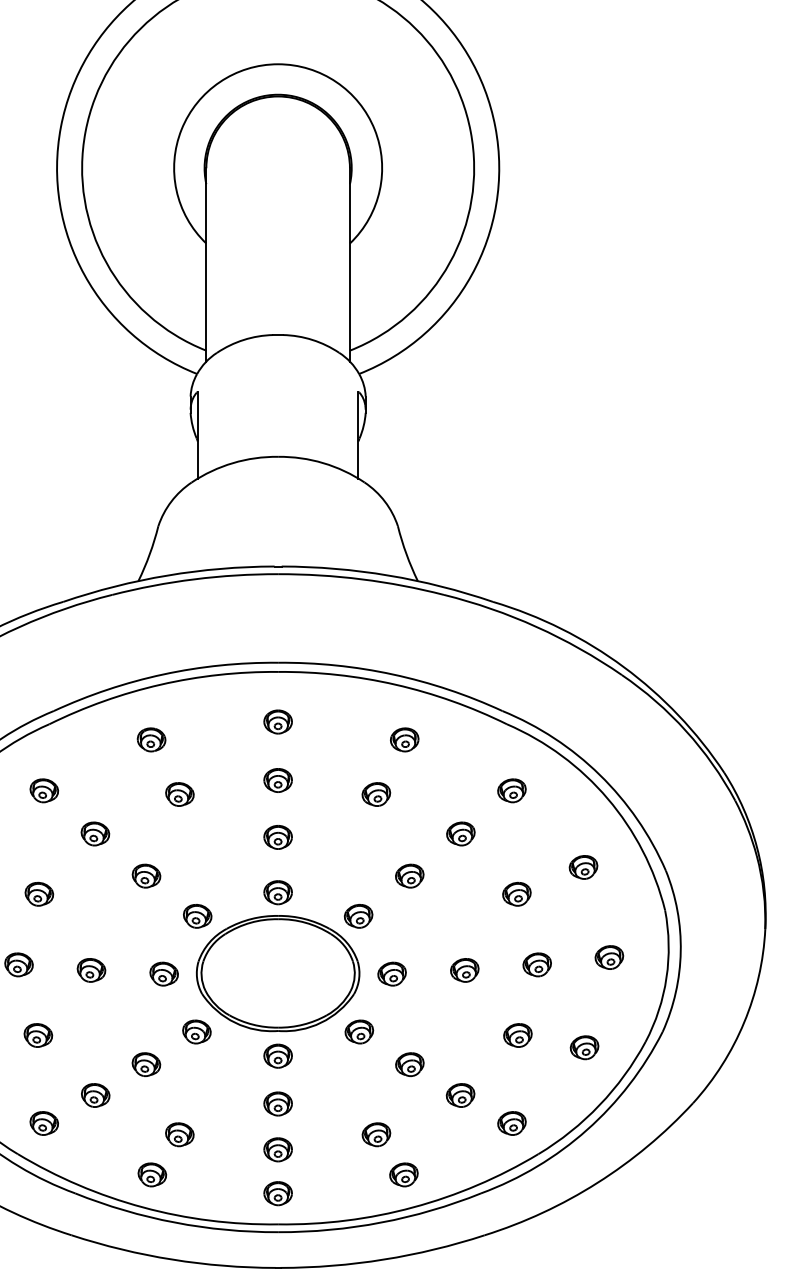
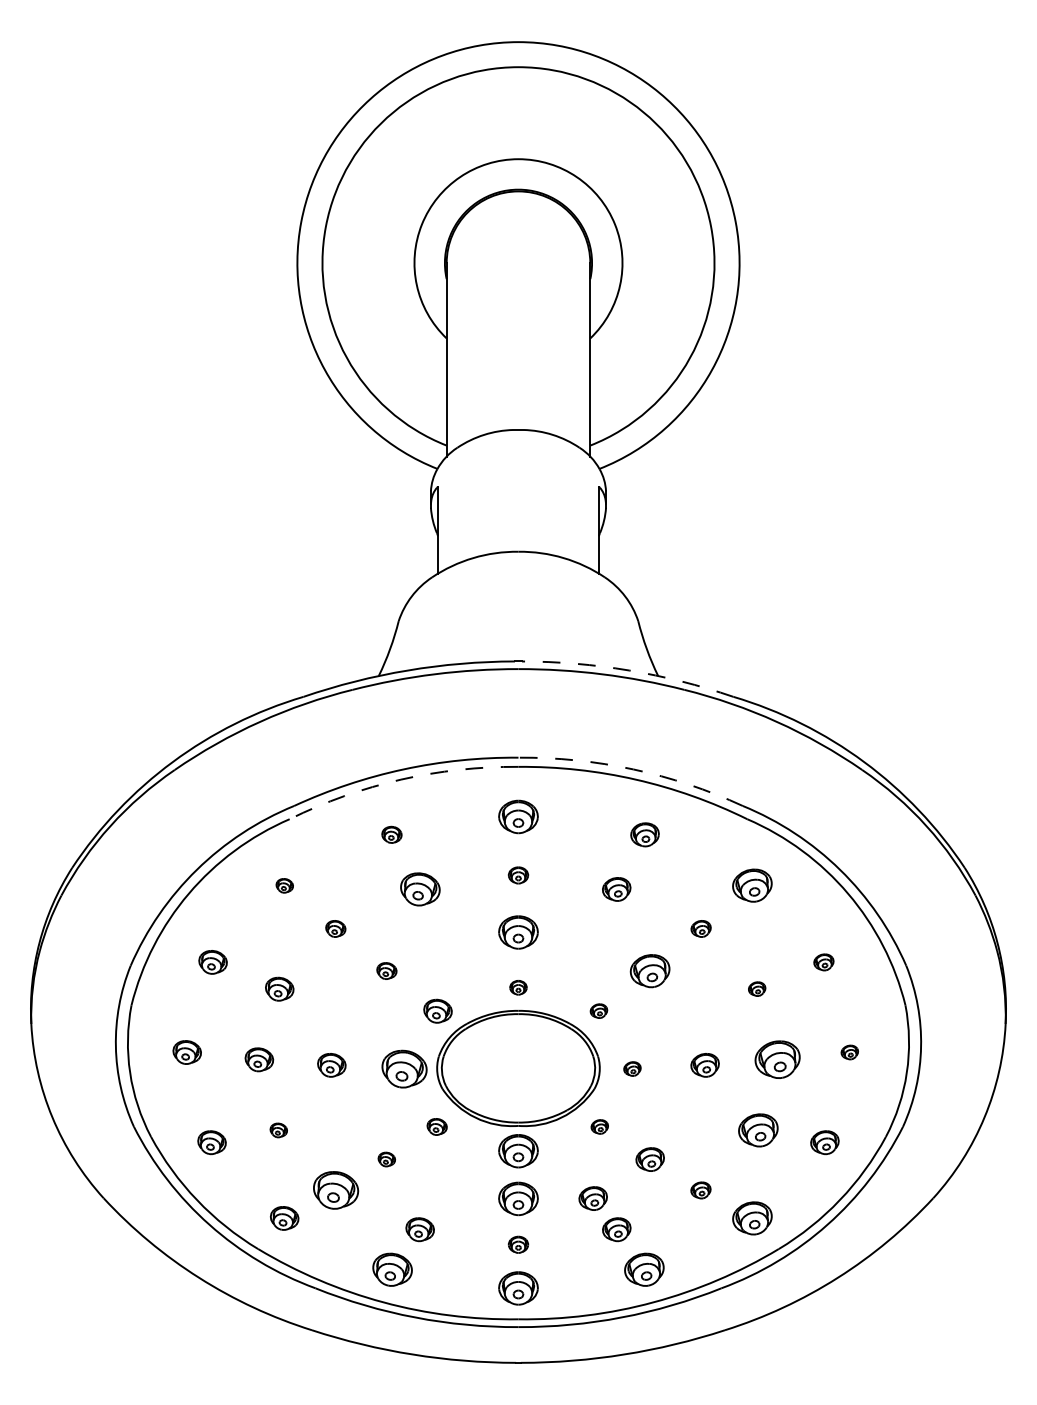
arc: (389, 575) -> (629, 670), solid -> dashed
arc: (393, 674) -> (633, 769), solid -> dashed
arc: (161, 684) -> (401, 779), solid -> dashed
part: (278, 721) -> (518, 816), size x1.4
part: (151, 739) -> (391, 834), size x0.7
part: (278, 780) -> (518, 875), size x0.7
part: (44, 790) -> (284, 885), size x0.6
part: (511, 790) -> (751, 885), size x1.4
part: (179, 794) -> (419, 889), size x1.4
part: (95, 833) -> (335, 928), size x0.7
part: (460, 833) -> (700, 928), size x0.7
part: (278, 836) -> (518, 931), size x1.4
part: (583, 867) -> (823, 962), size x0.7
part: (146, 875) -> (386, 970), size x0.7
part: (409, 875) -> (649, 970), size x1.4
part: (278, 892) -> (518, 987), size x0.6
part: (516, 893) -> (756, 988), size x0.6
part: (358, 915) -> (598, 1010), size x0.6
part: (609, 957) -> (849, 1052), size x0.6
part: (537, 964) -> (777, 1059), size x1.6
part: (164, 973) -> (404, 1068), size x1.6
part: (392, 973) -> (632, 1068), size x0.6
part: (196, 1031) -> (436, 1126), size x0.7
part: (359, 1031) -> (599, 1126), size x0.6
part: (38, 1035) -> (278, 1130), size x0.6
part: (517, 1035) -> (757, 1130), size x1.4
part: (278, 1055) -> (518, 1150), size x1.4
part: (146, 1064) -> (386, 1159), size x0.6
part: (95, 1095) -> (335, 1190), size x1.6
part: (460, 1095) -> (700, 1190), size x0.7
part: (278, 1103) -> (518, 1198), size x1.4
part: (352, 1103) -> (592, 1198), added
part: (511, 1123) -> (751, 1218), size x1.4
part: (278, 1149) -> (518, 1244), size x0.7
part: (152, 1174) -> (392, 1269), size x1.4
part: (403, 1174) -> (643, 1269), size x1.4
part: (278, 1193) -> (518, 1288), size x1.4

